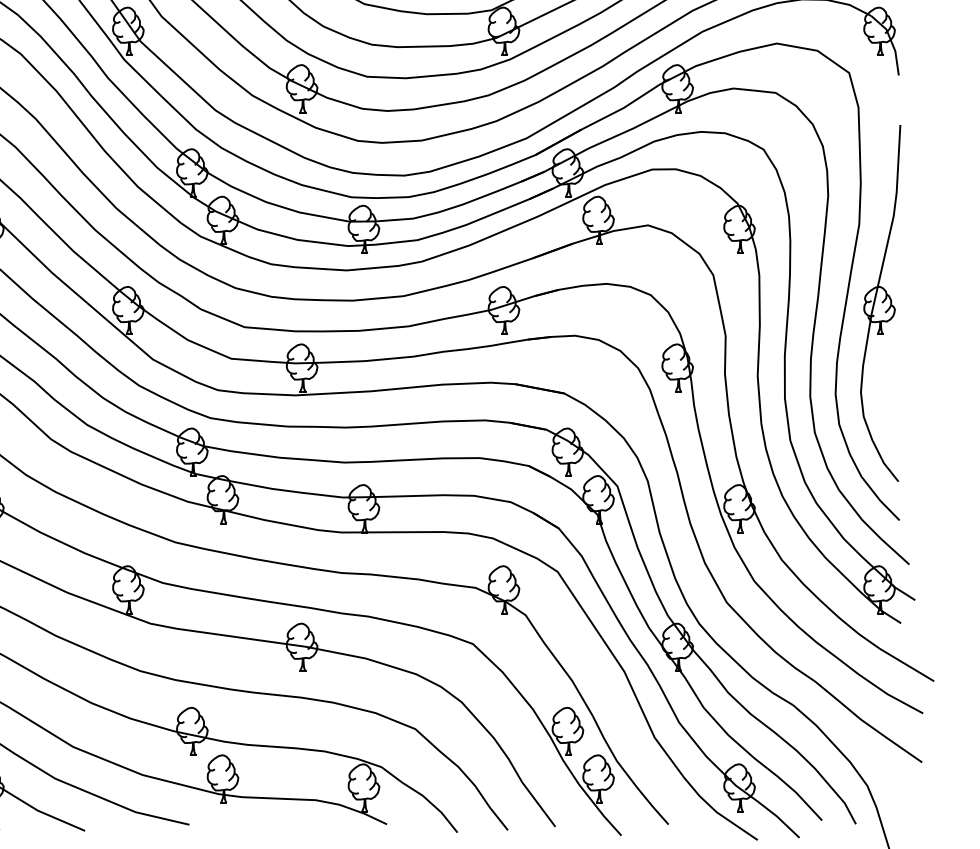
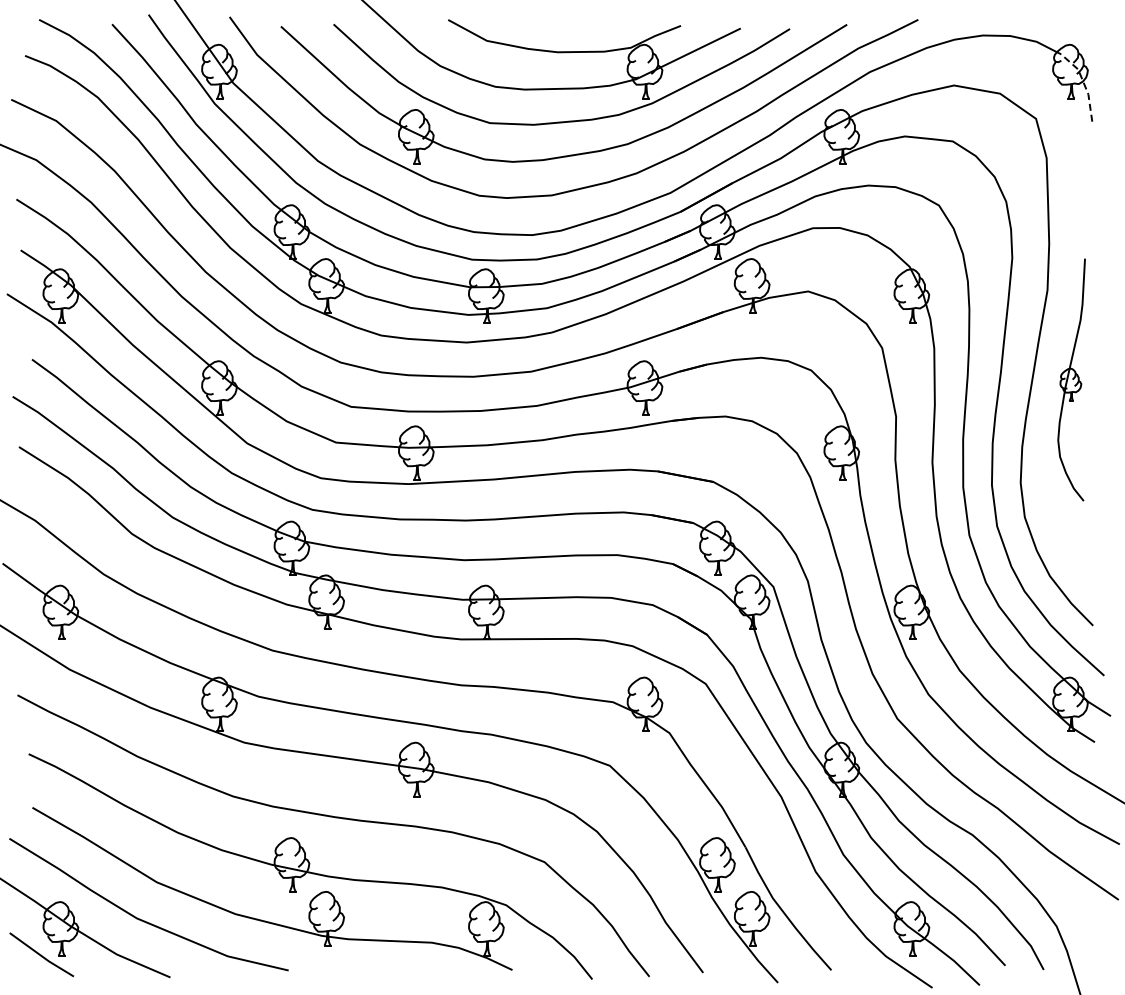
line: (891, 42) -> (1084, 84), solid -> dashed
part: (880, 303) -> (1071, 379), size x0.6

